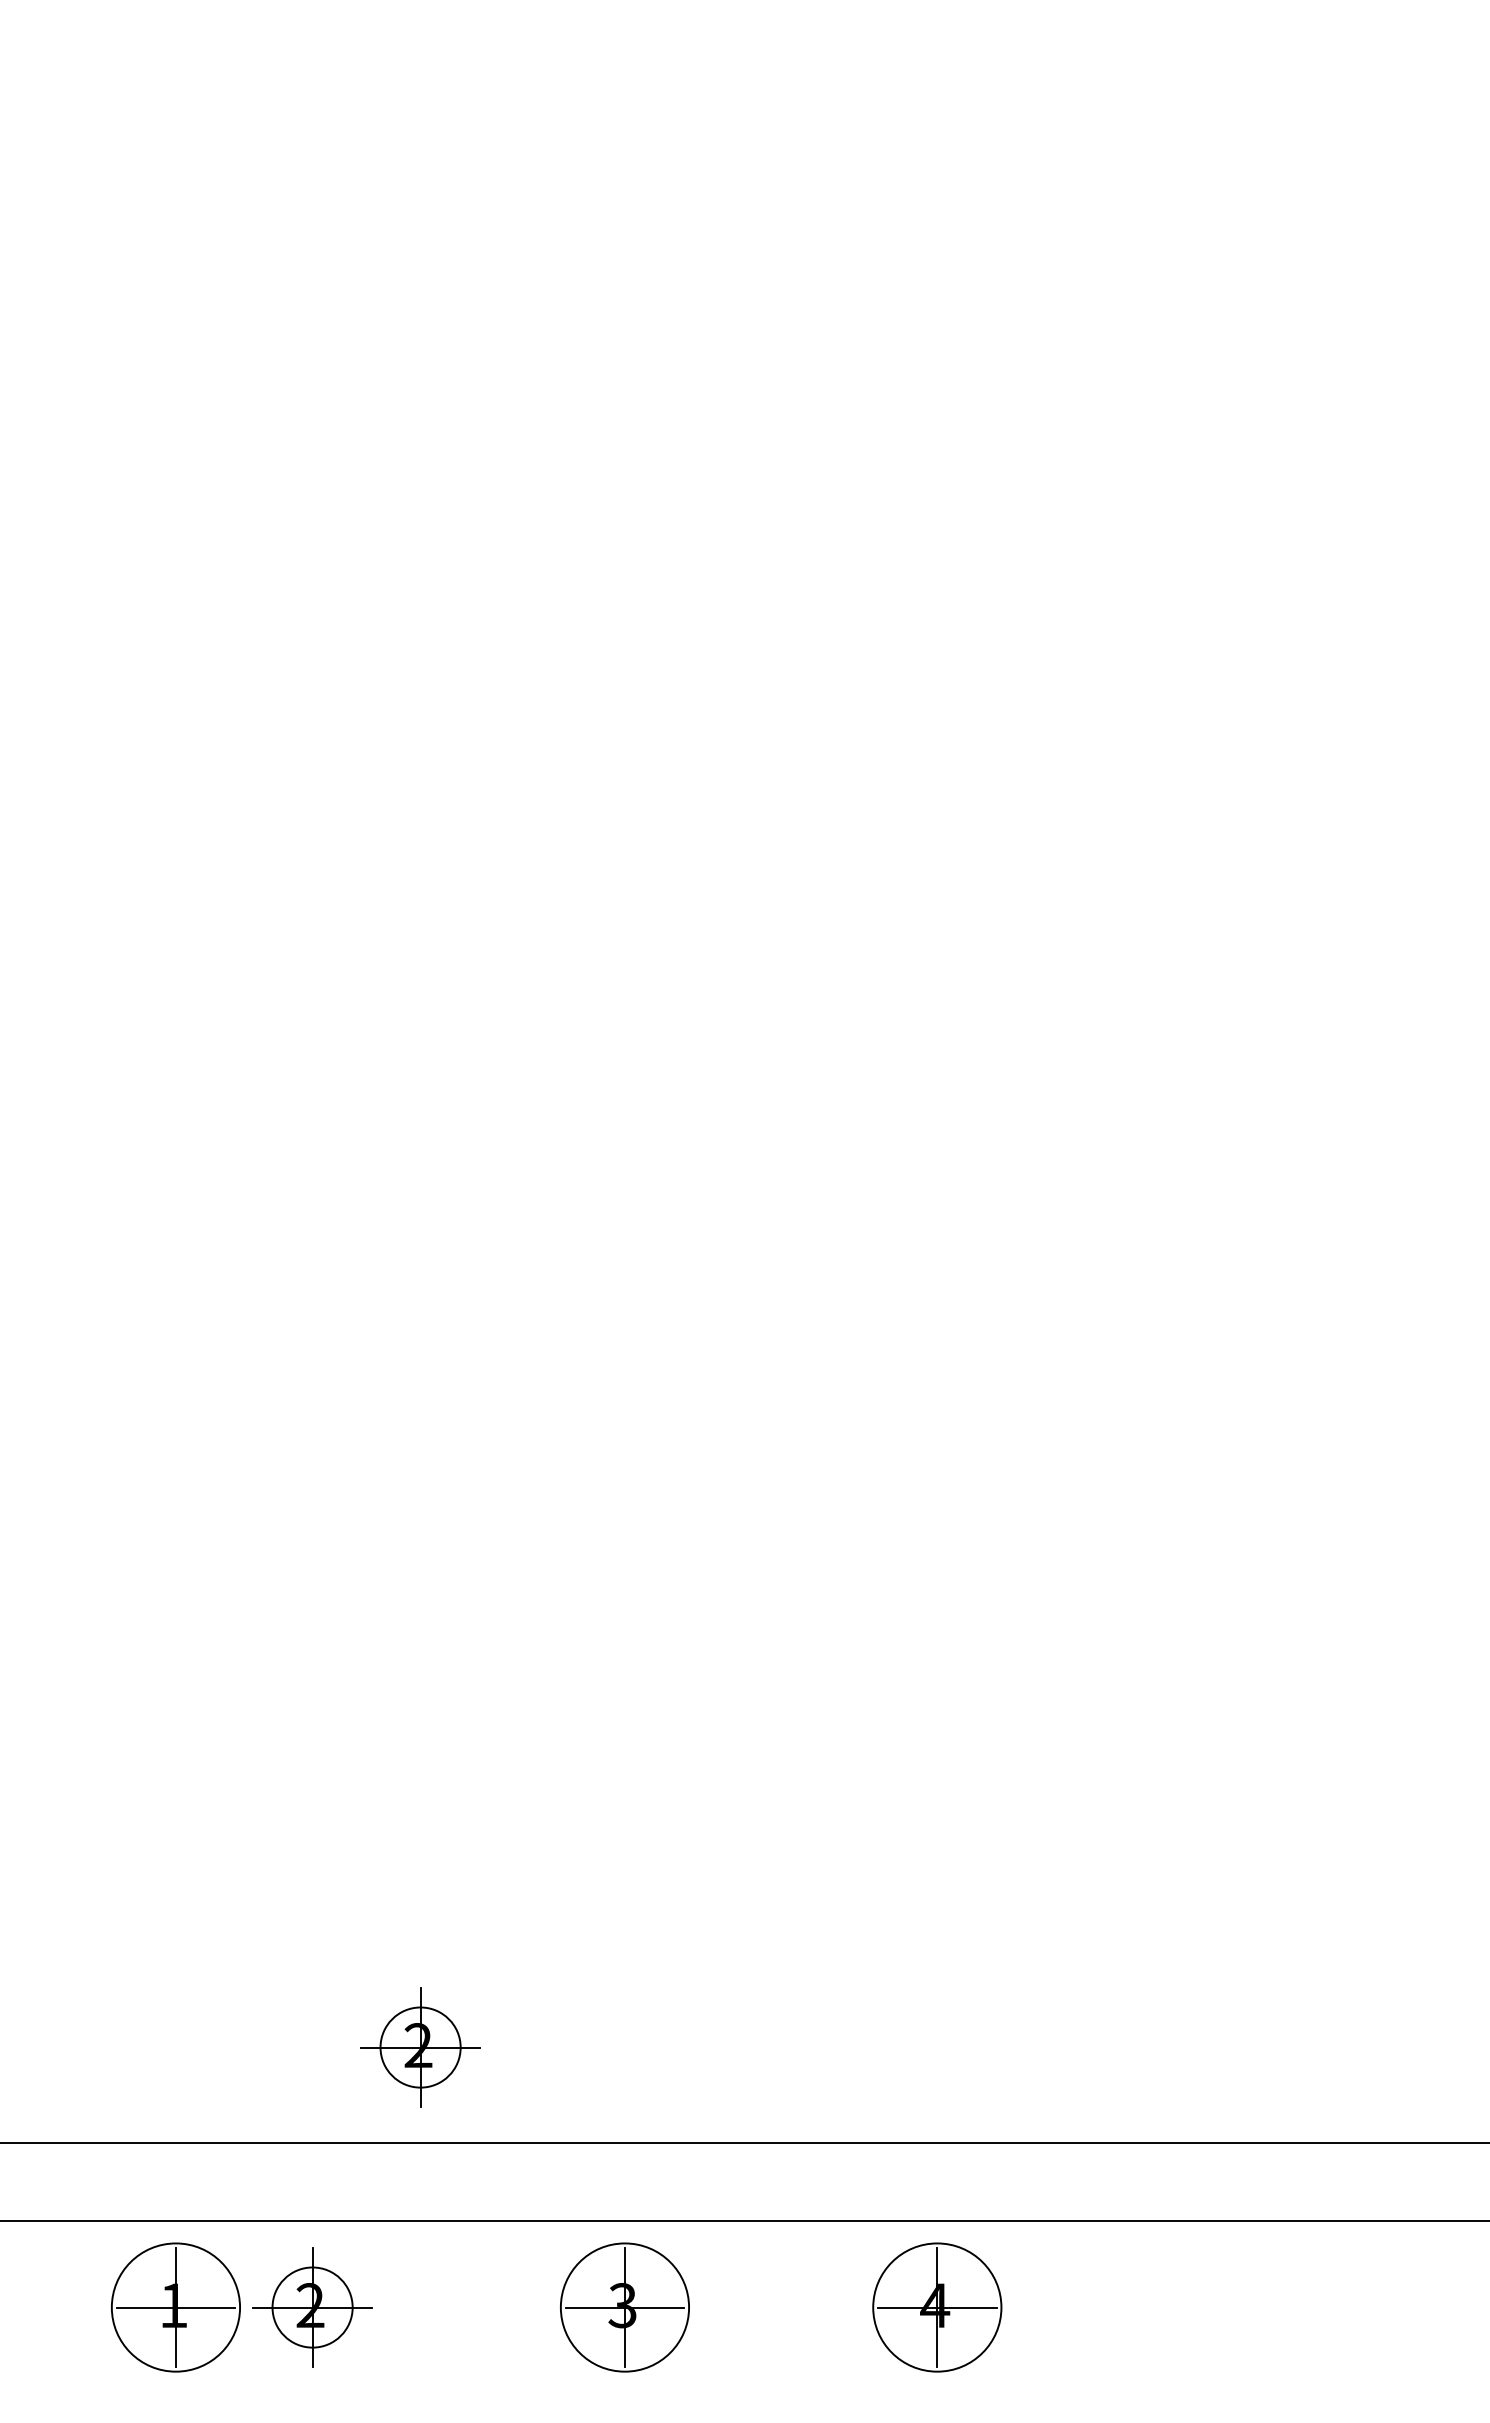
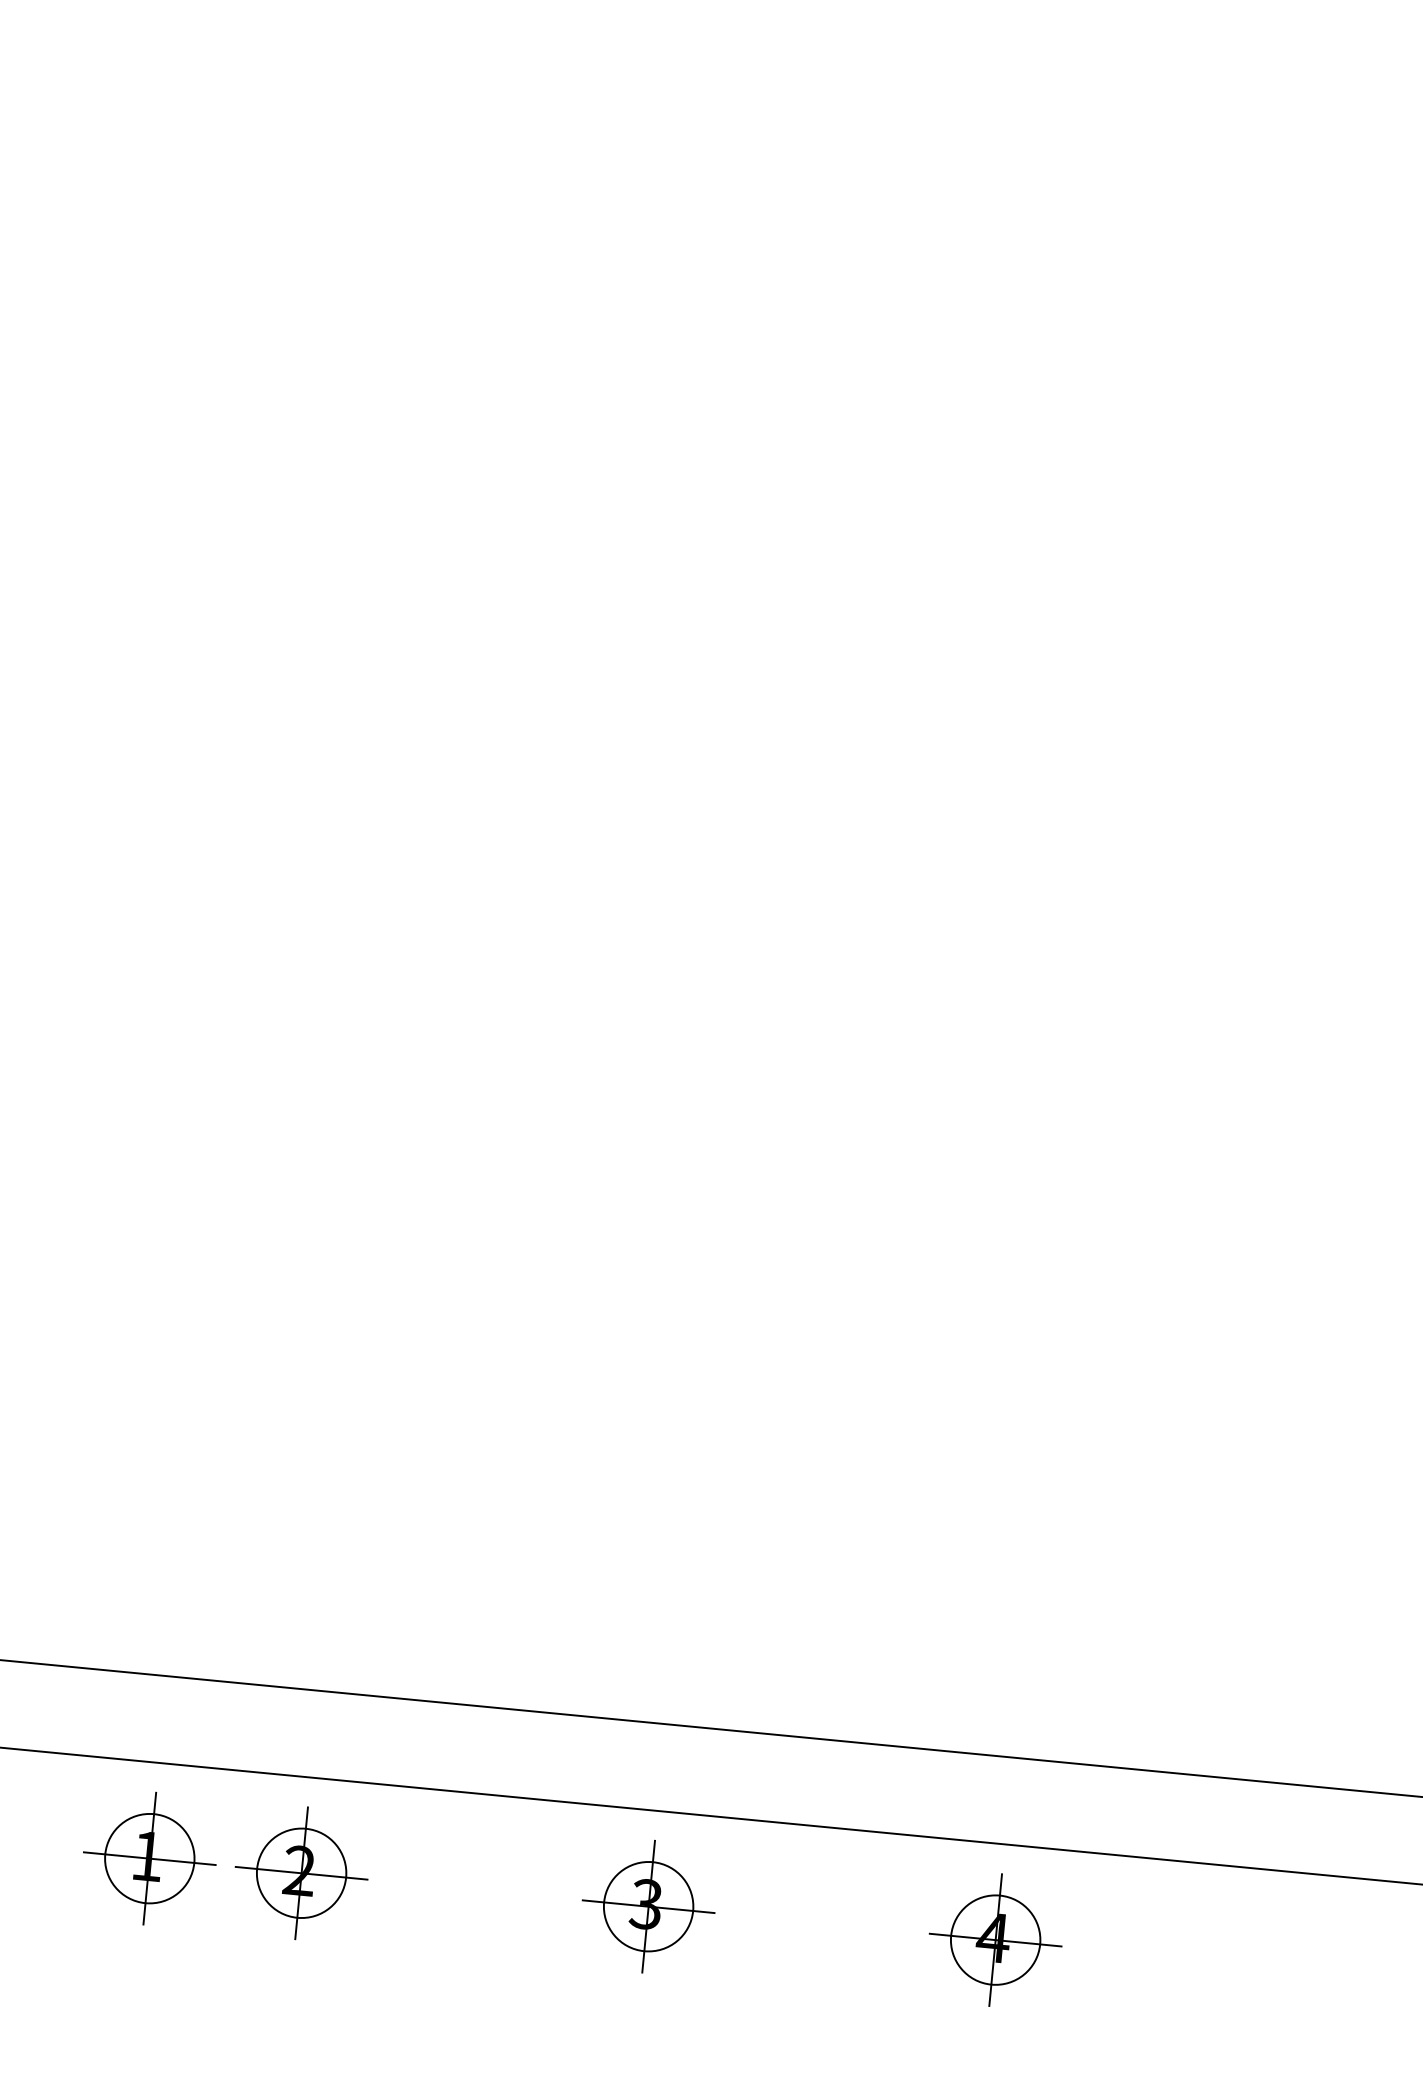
part: (420, 2047) -> (449, 1595), removed
circle: (175, 2307) -> (149, 1858), size x0.62
circle: (624, 2307) -> (648, 1906), size x0.62
circle: (937, 2307) -> (995, 1940), size x0.62

